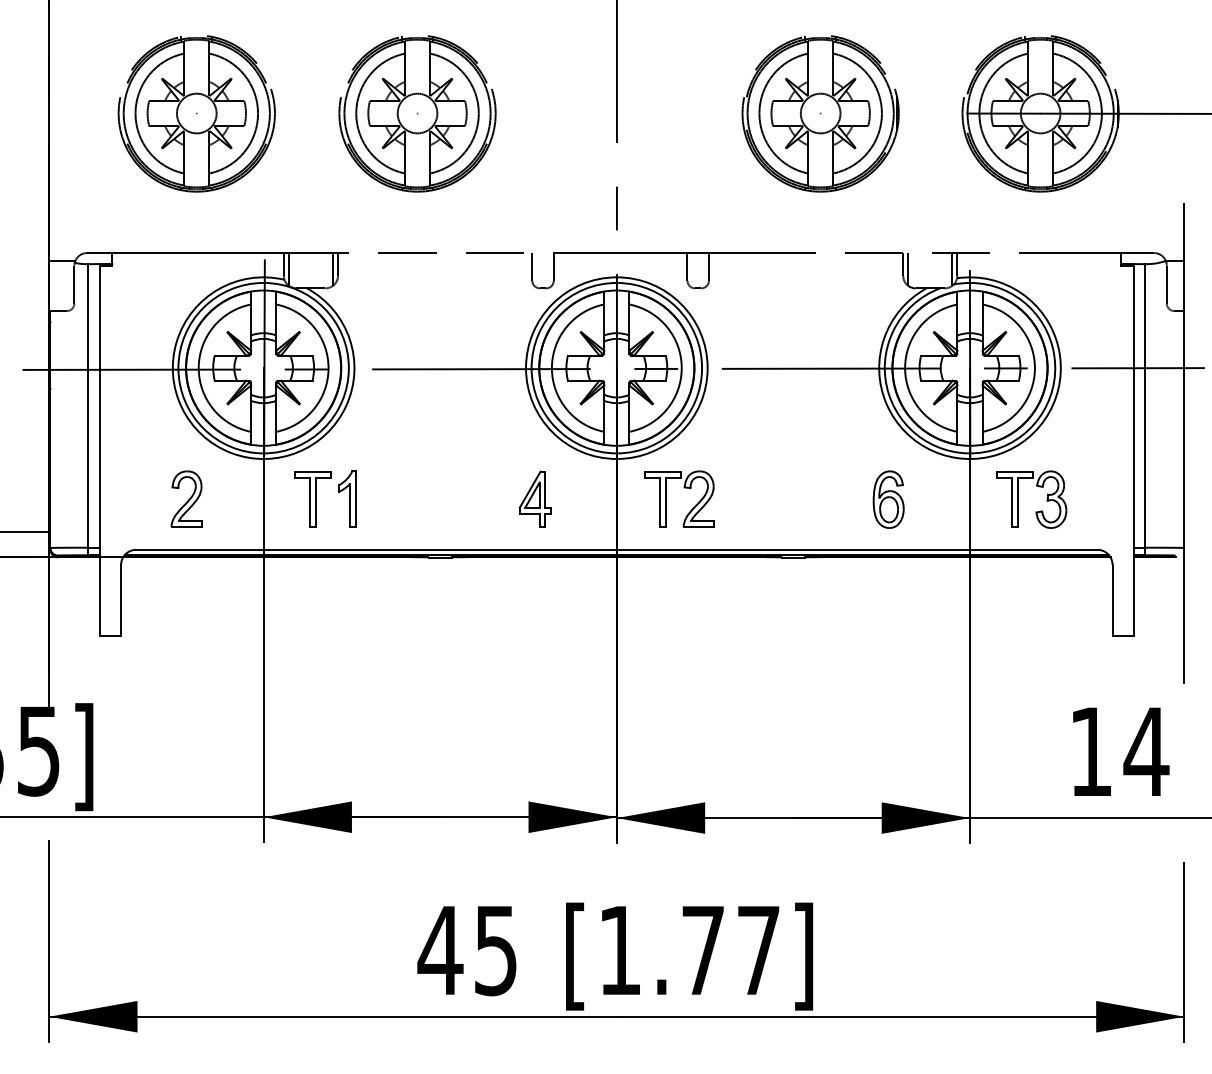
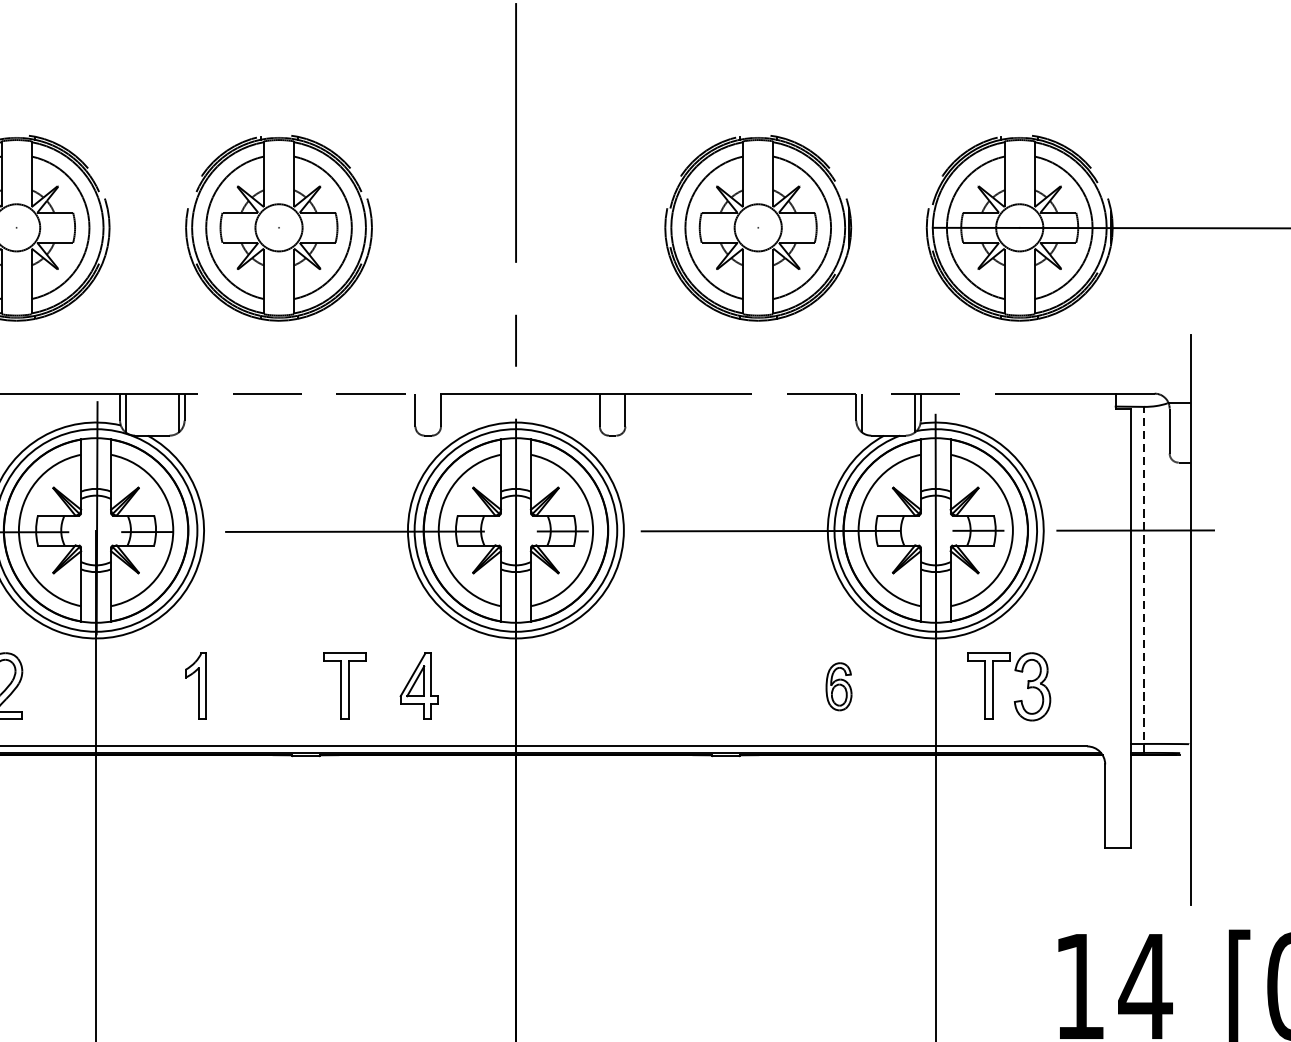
line: (1145, 409) -> (1144, 579), solid -> dashed
part: (684, 488) -> (596, 673), removed
part: (312, 499) -> (344, 686), moved
part: (888, 499) -> (838, 686), size x0.7

